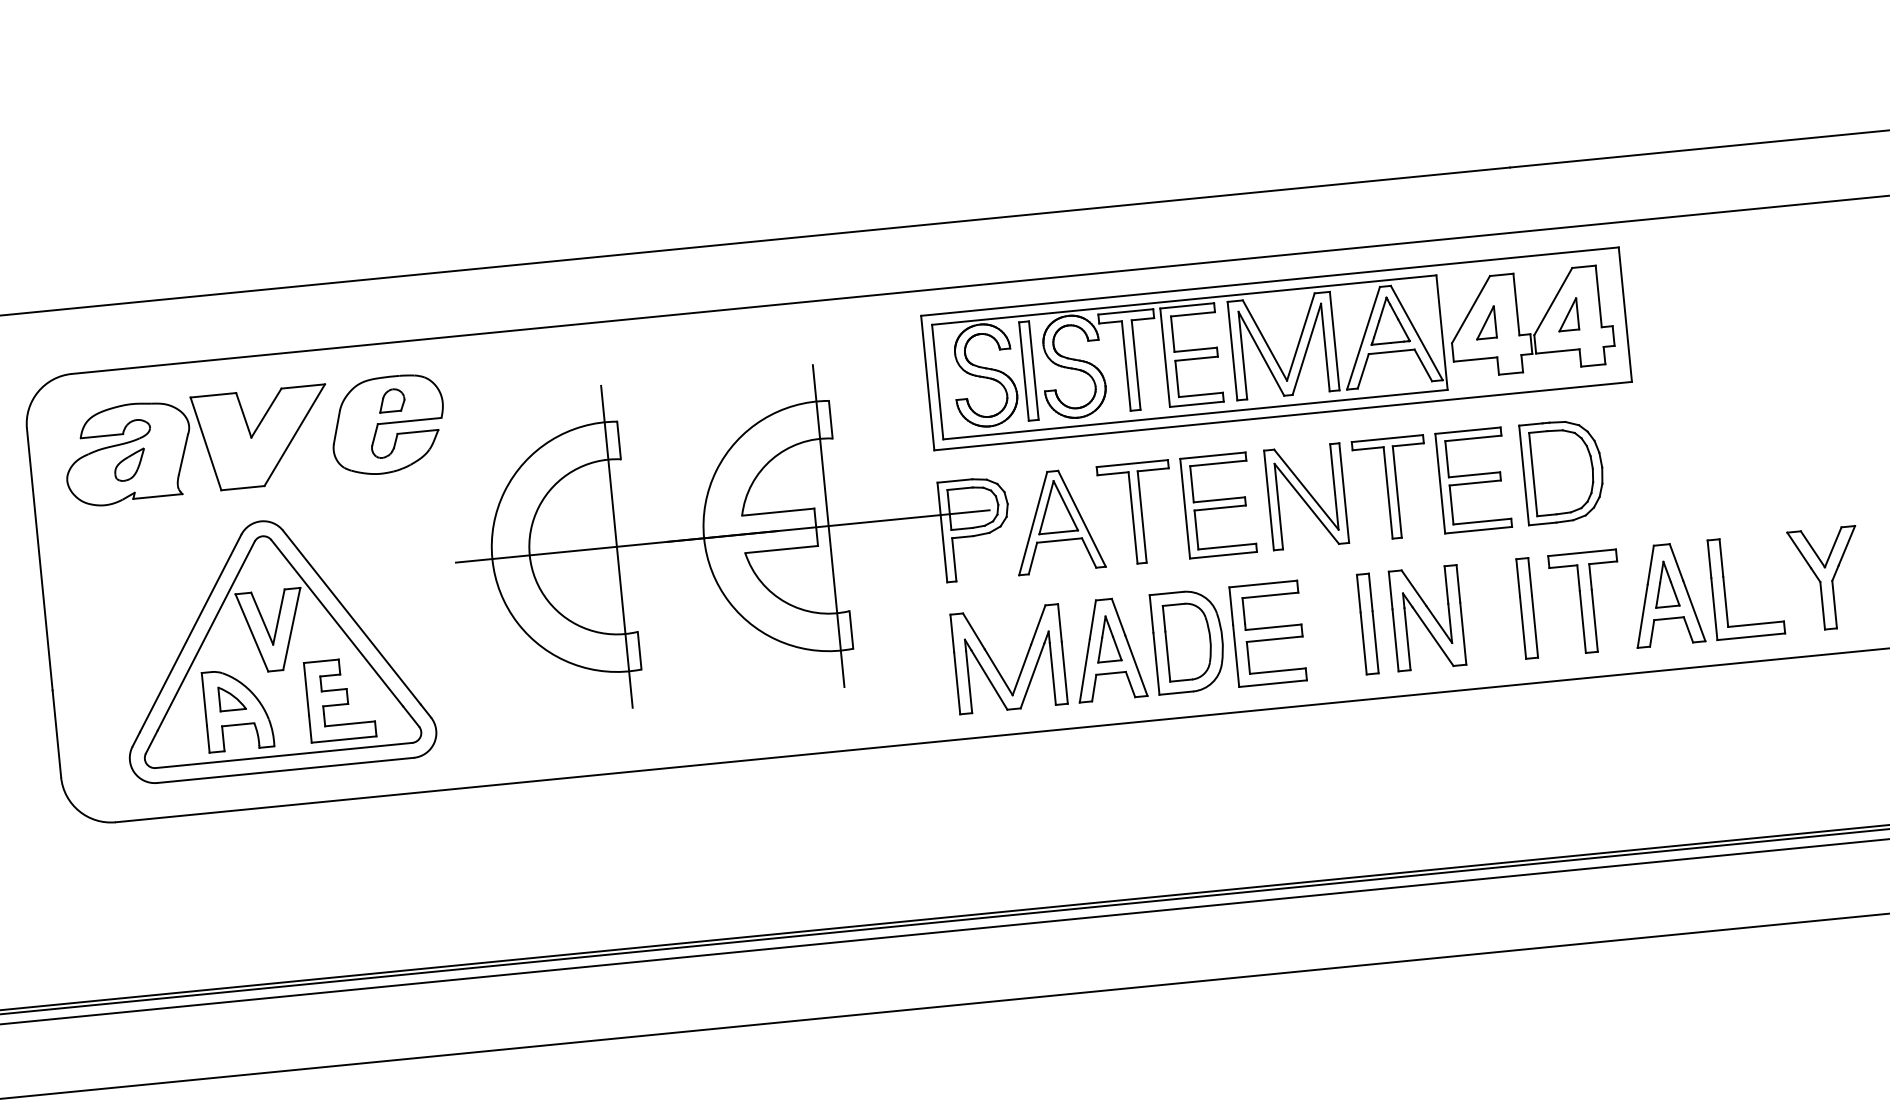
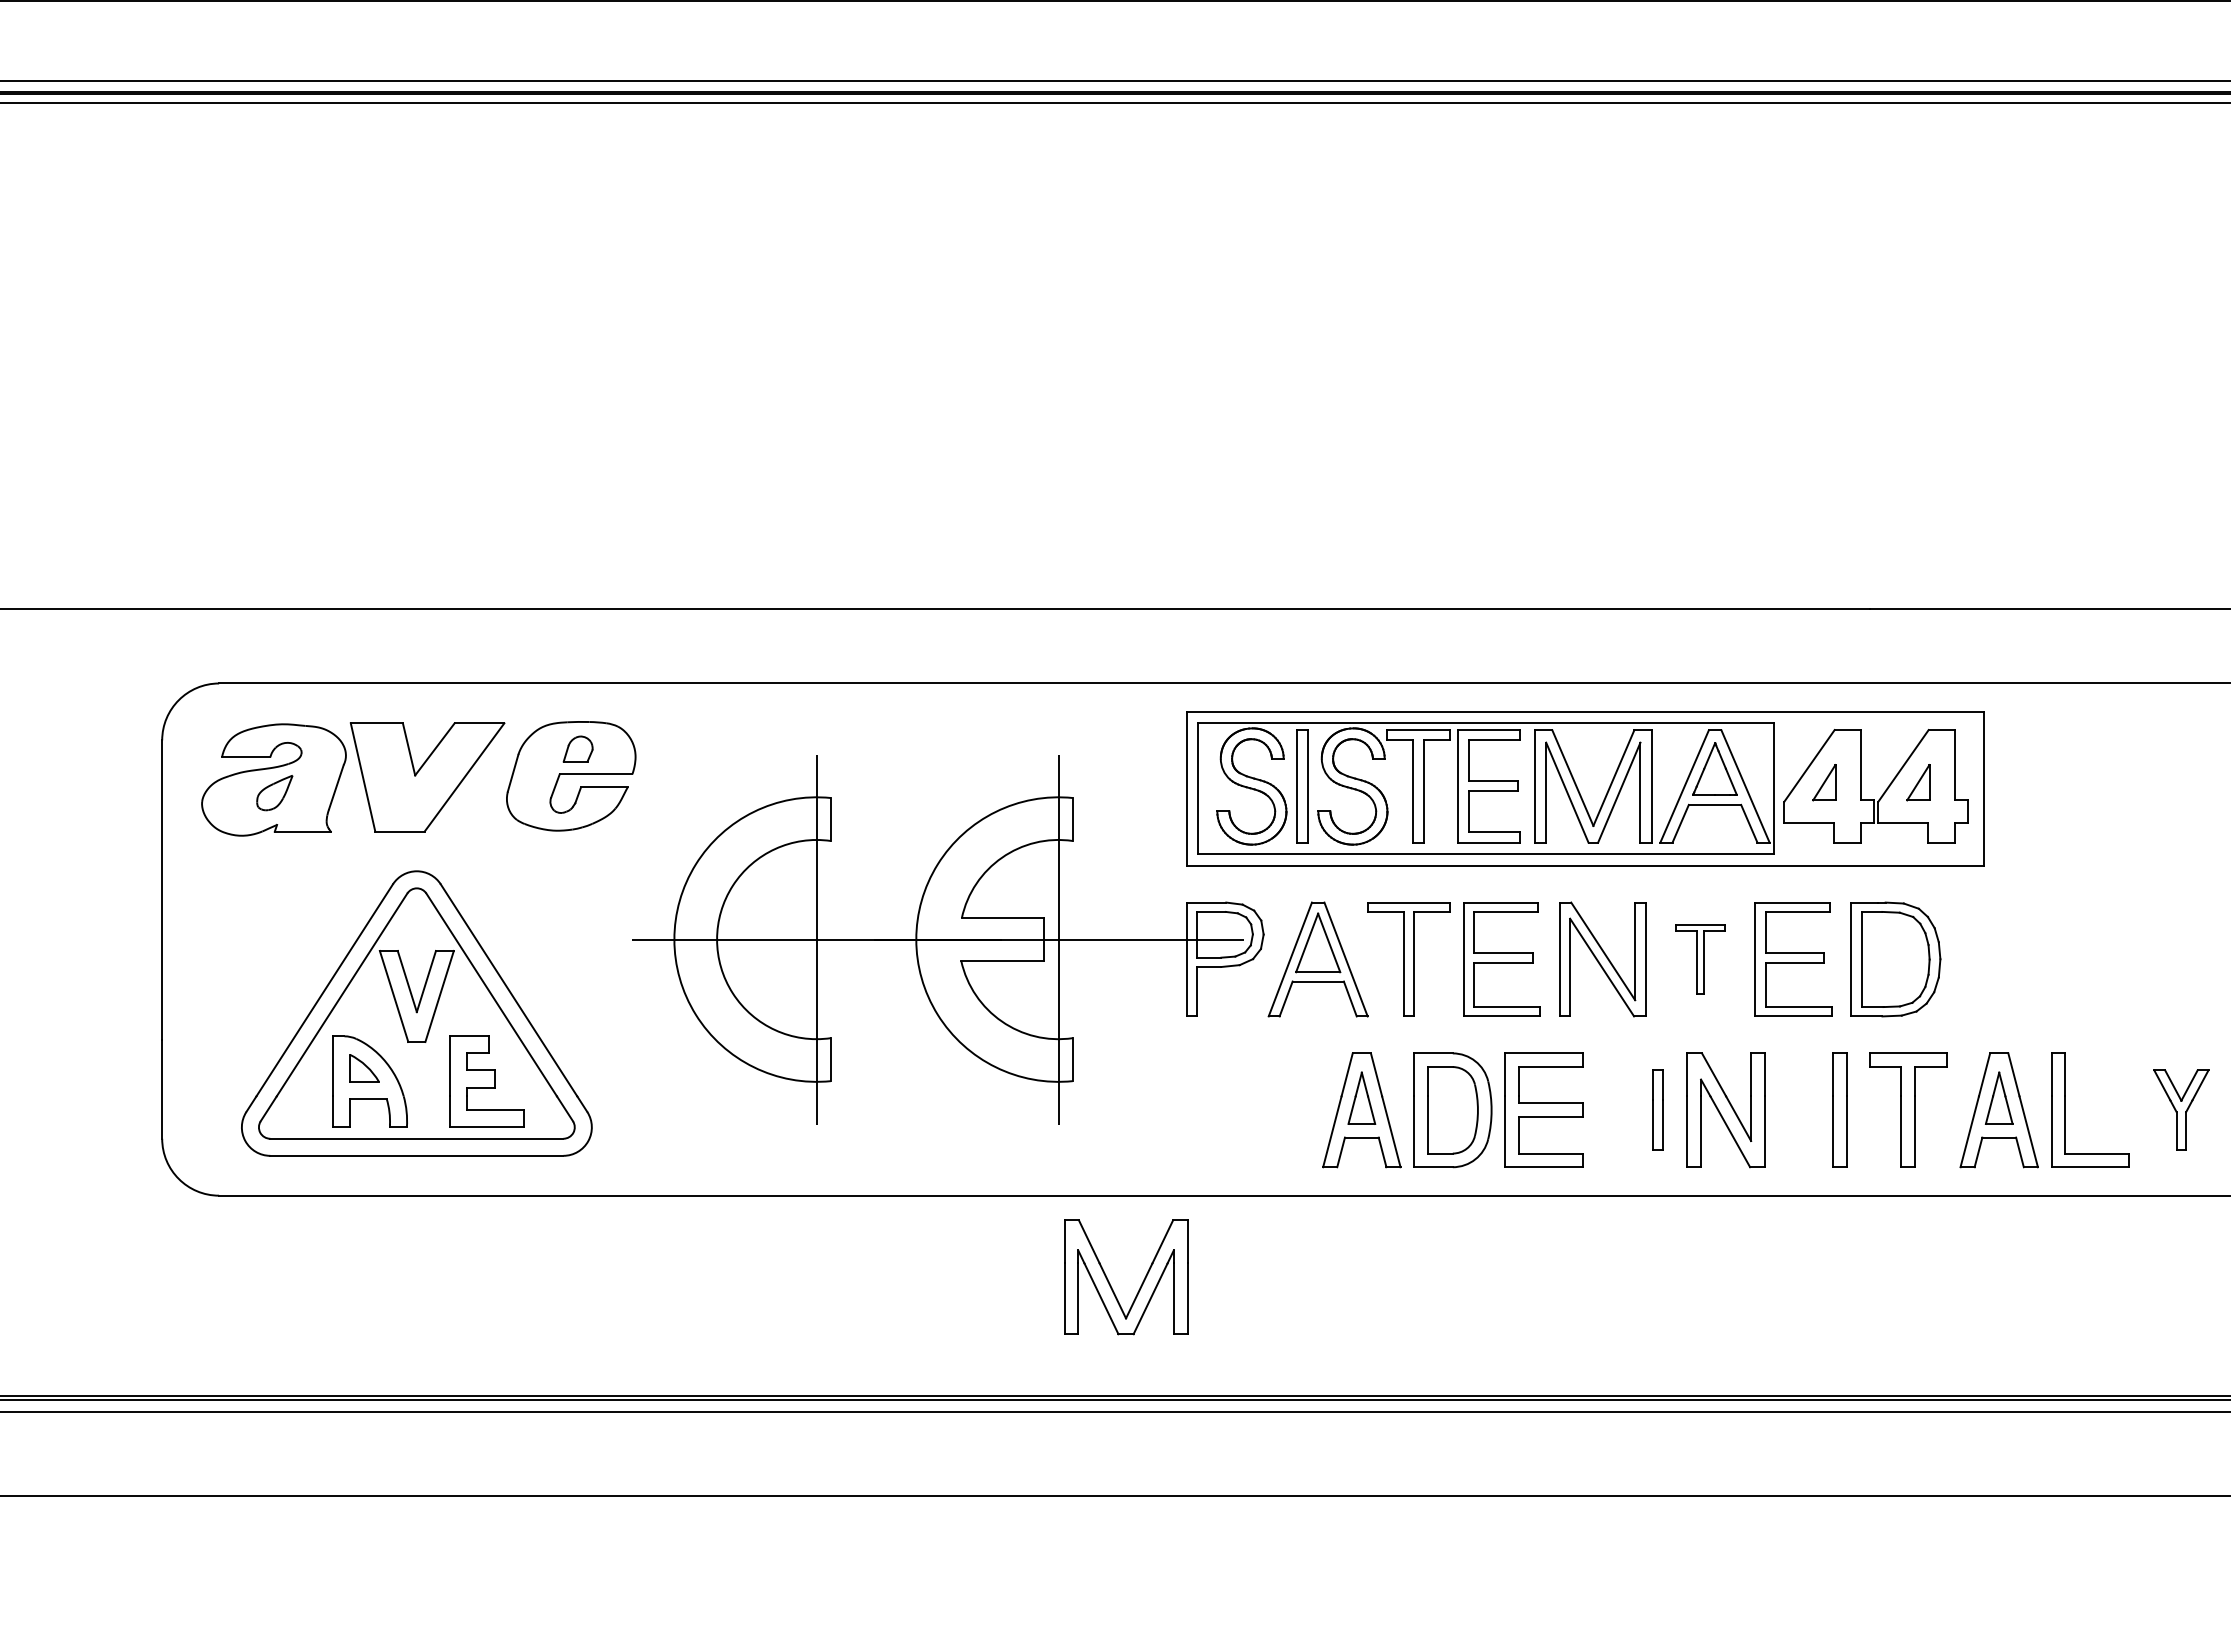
part: (1392, 488) -> (1700, 959), size x0.6
part: (1826, 578) -> (2181, 1109), size x0.7
part: (1367, 623) -> (1657, 1109), size x0.7
part: (1022, 665) -> (1140, 1285), moved

